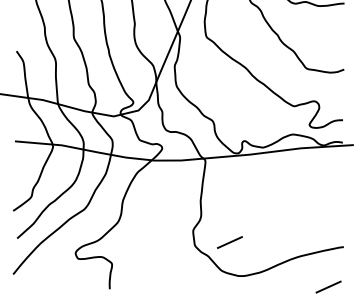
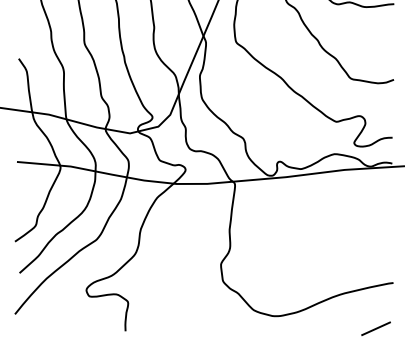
line: (229, 242) -> (262, 277), removed

